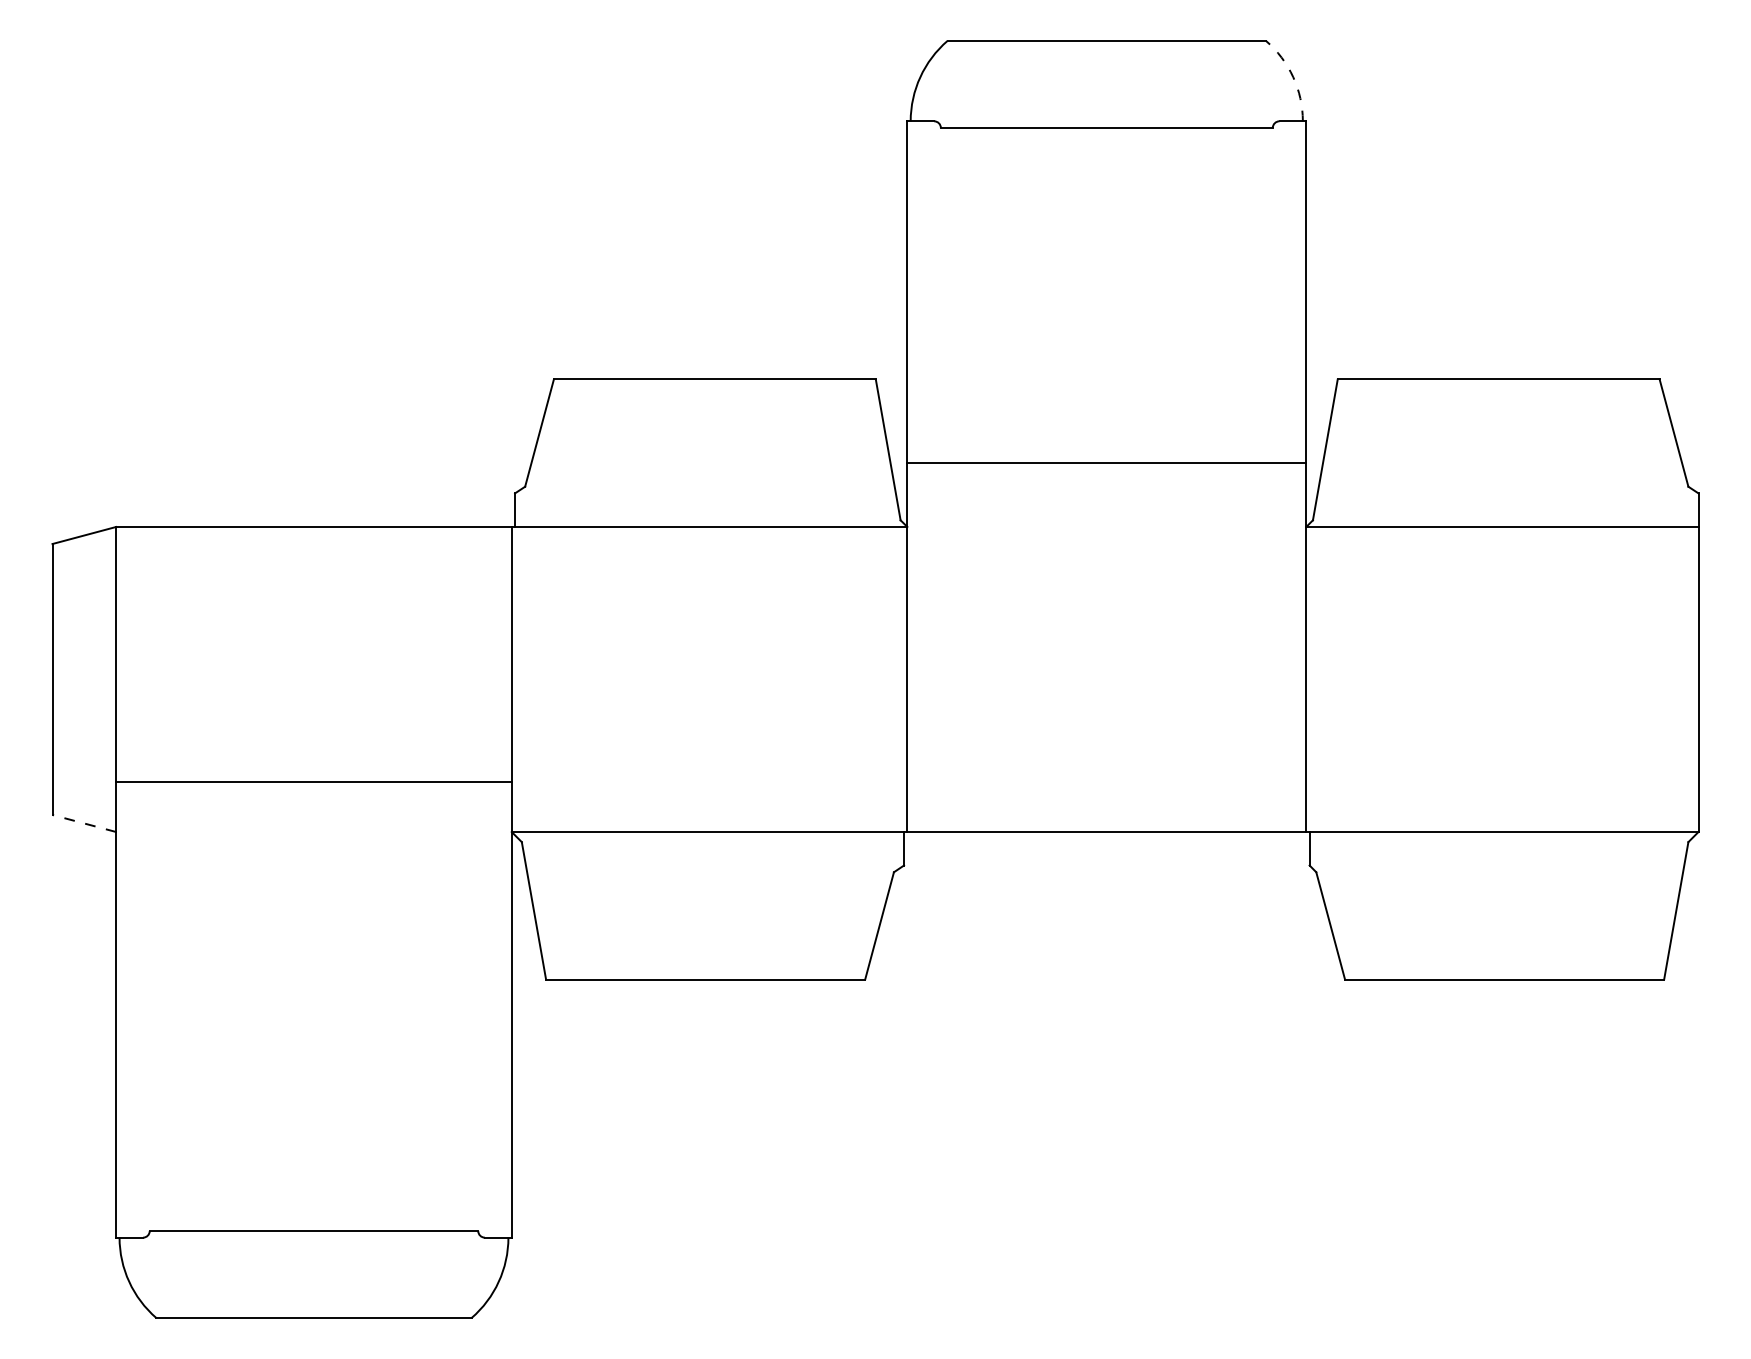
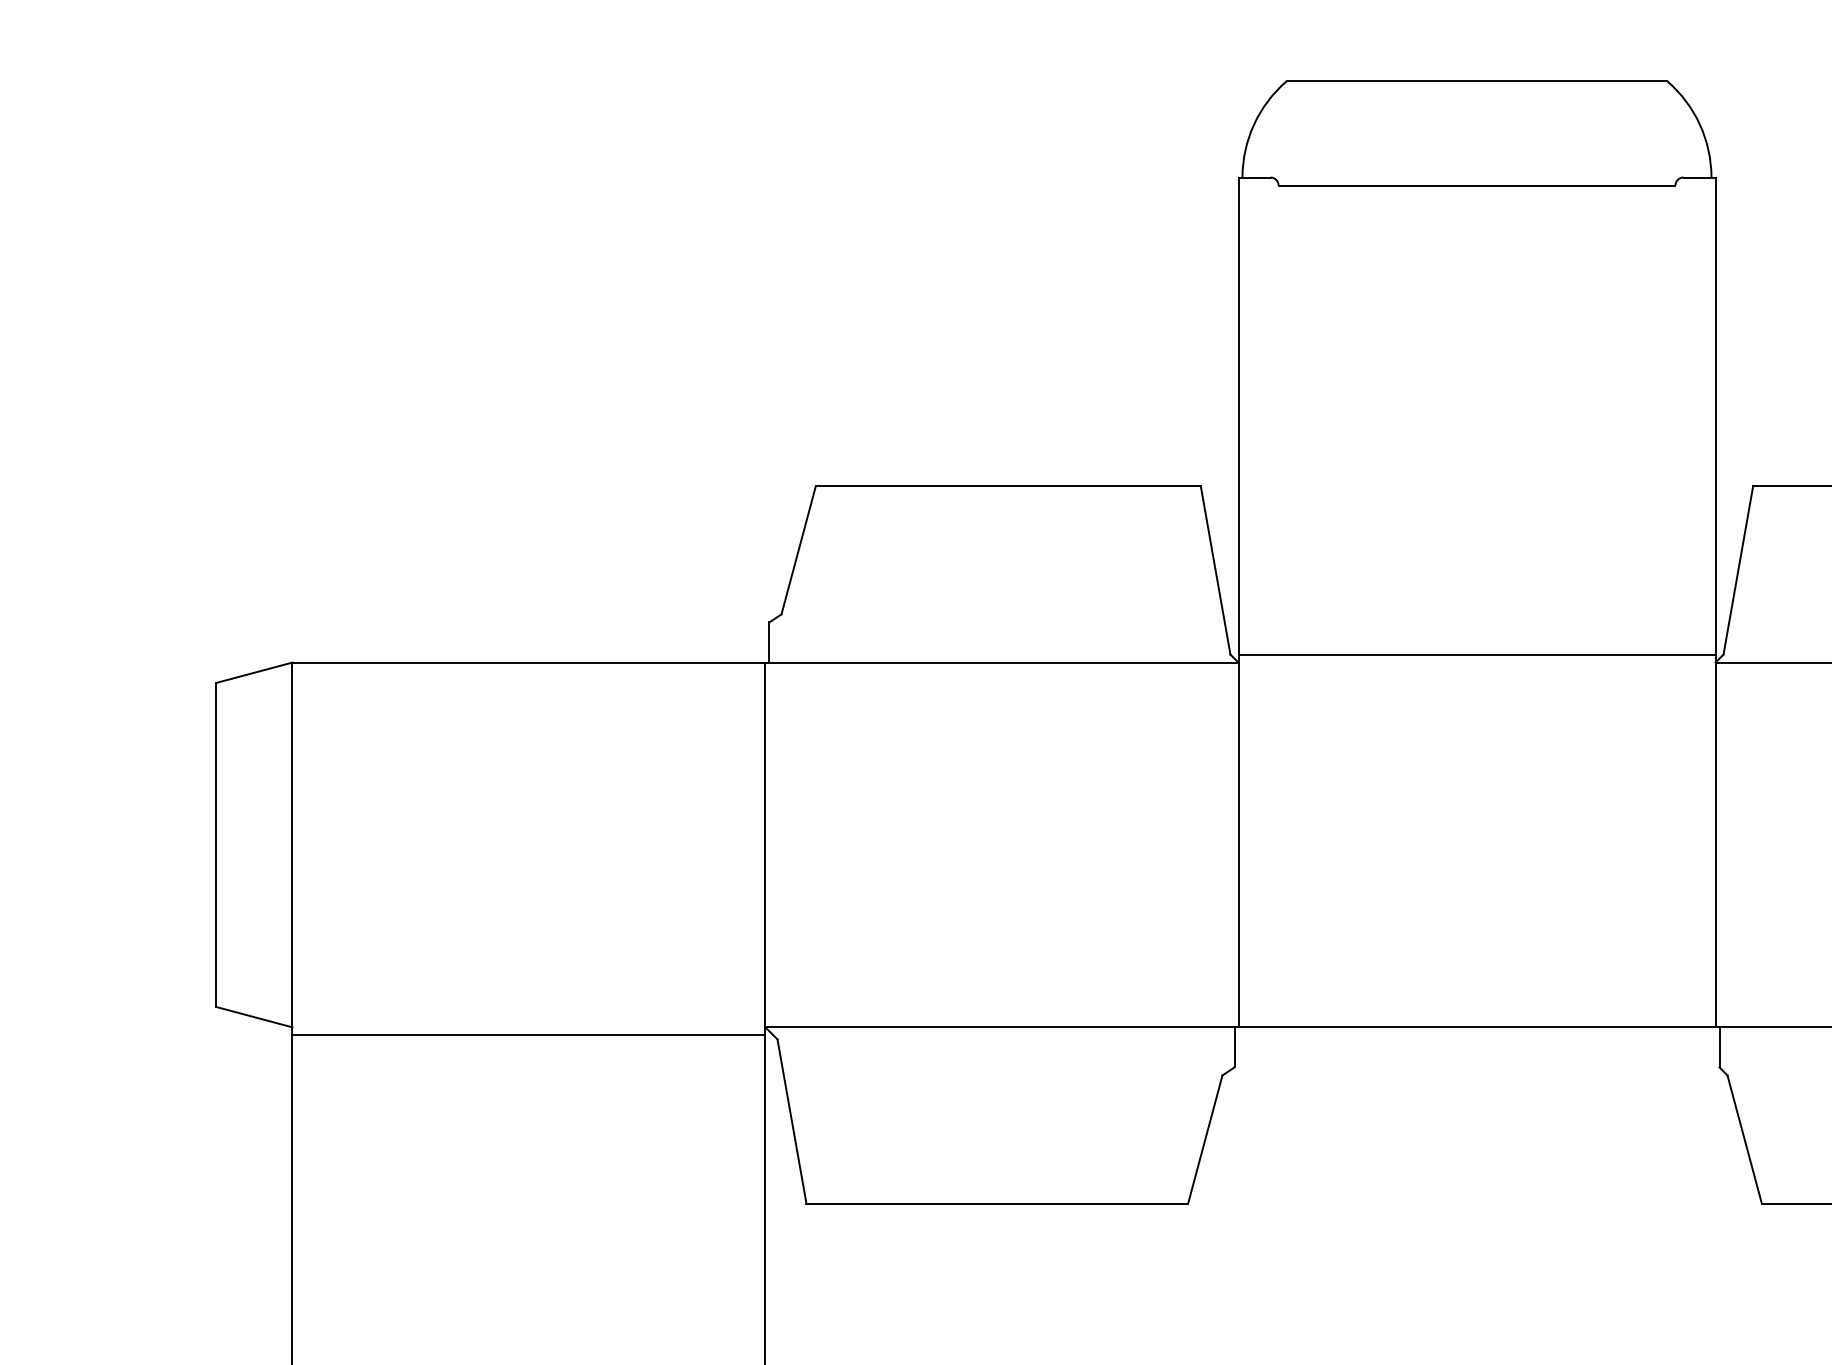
arc: (1293, 77) -> (1700, 125), dashed -> solid
line: (1106, 463) -> (1476, 654), moved
line: (313, 781) -> (528, 1035), moved
line: (84, 823) -> (254, 1017), dashed -> solid

